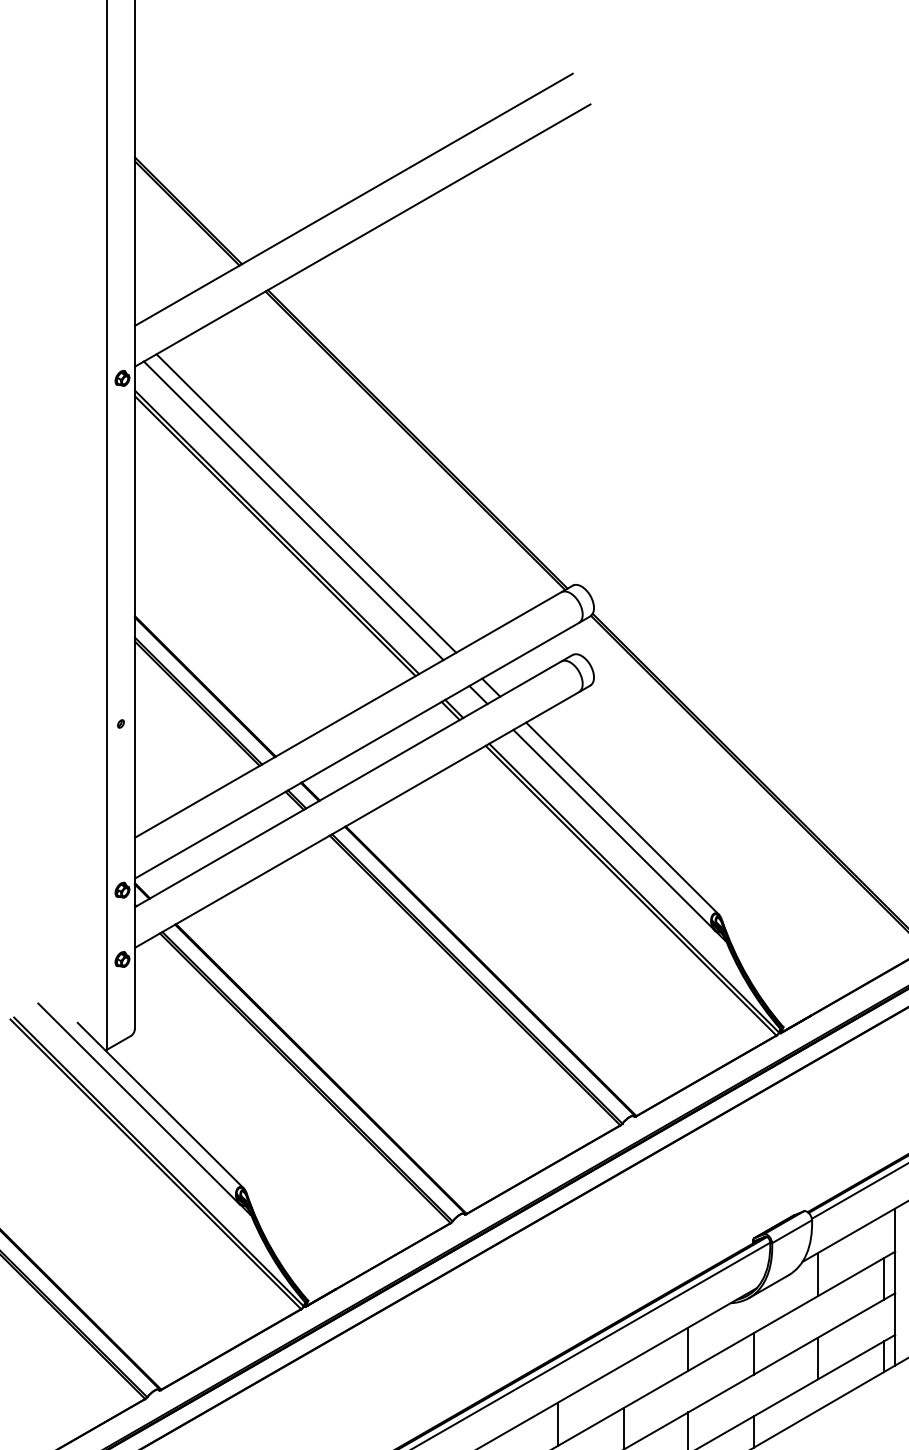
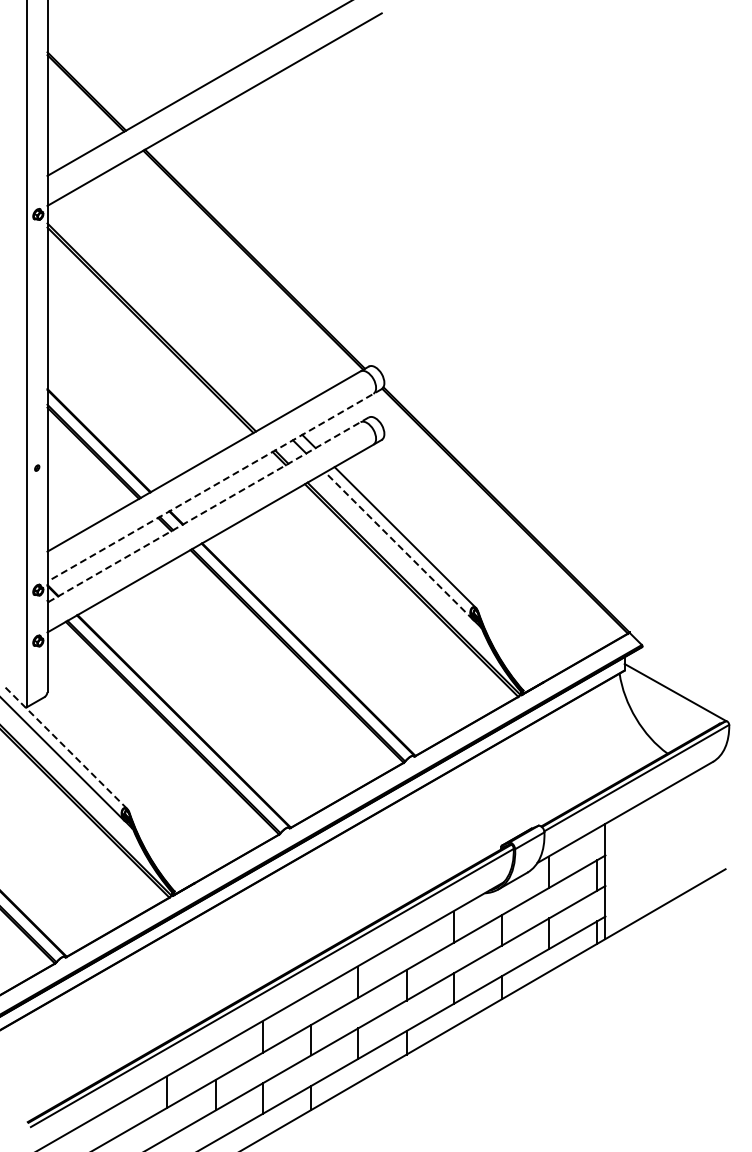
line: (306, 502) -> (173, 305), removed
line: (293, 510) -> (163, 311), removed
line: (362, 747) -> (214, 485), solid -> dashed
line: (352, 781) -> (207, 510), solid -> dashed
line: (613, 829) -> (398, 545), solid -> dashed
line: (160, 1104) -> (66, 747), solid -> dashed

